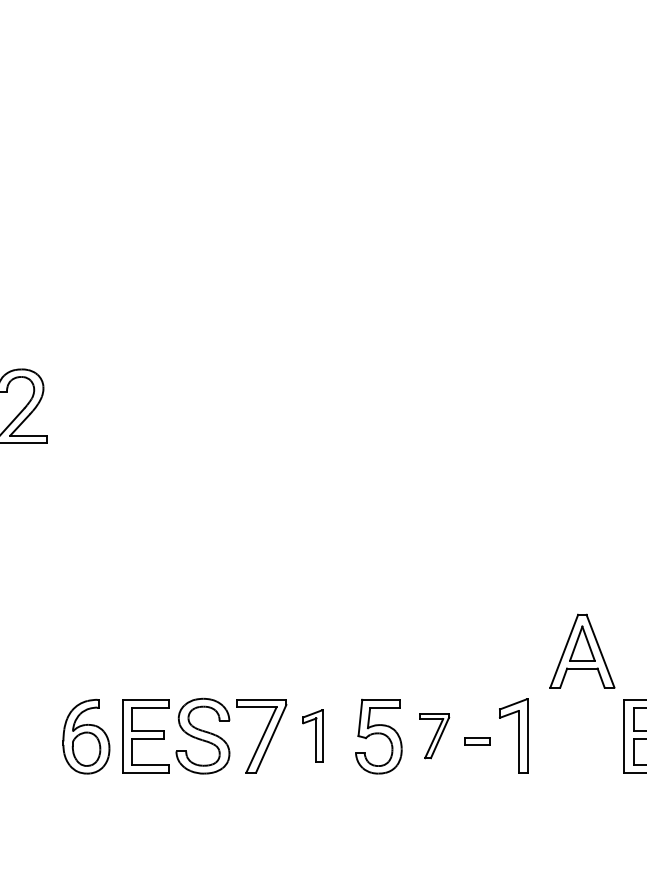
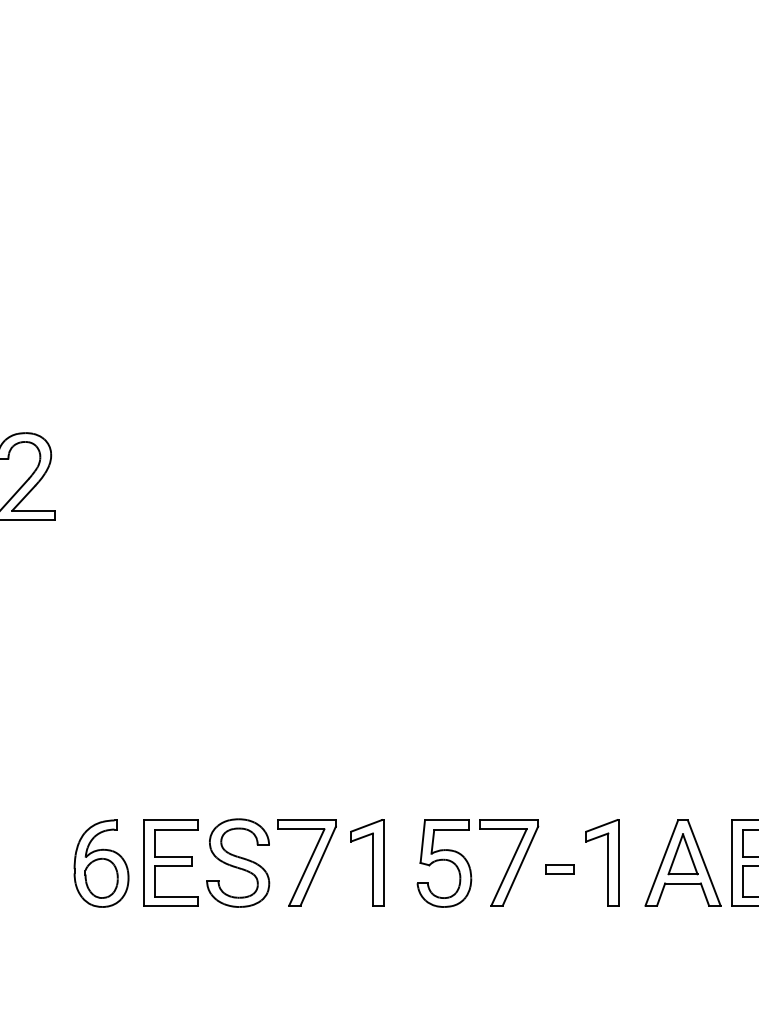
part: (582, 650) -> (683, 862), moved
part: (312, 735) -> (366, 862), size x1.43
part: (434, 736) -> (509, 863), size x1.67

